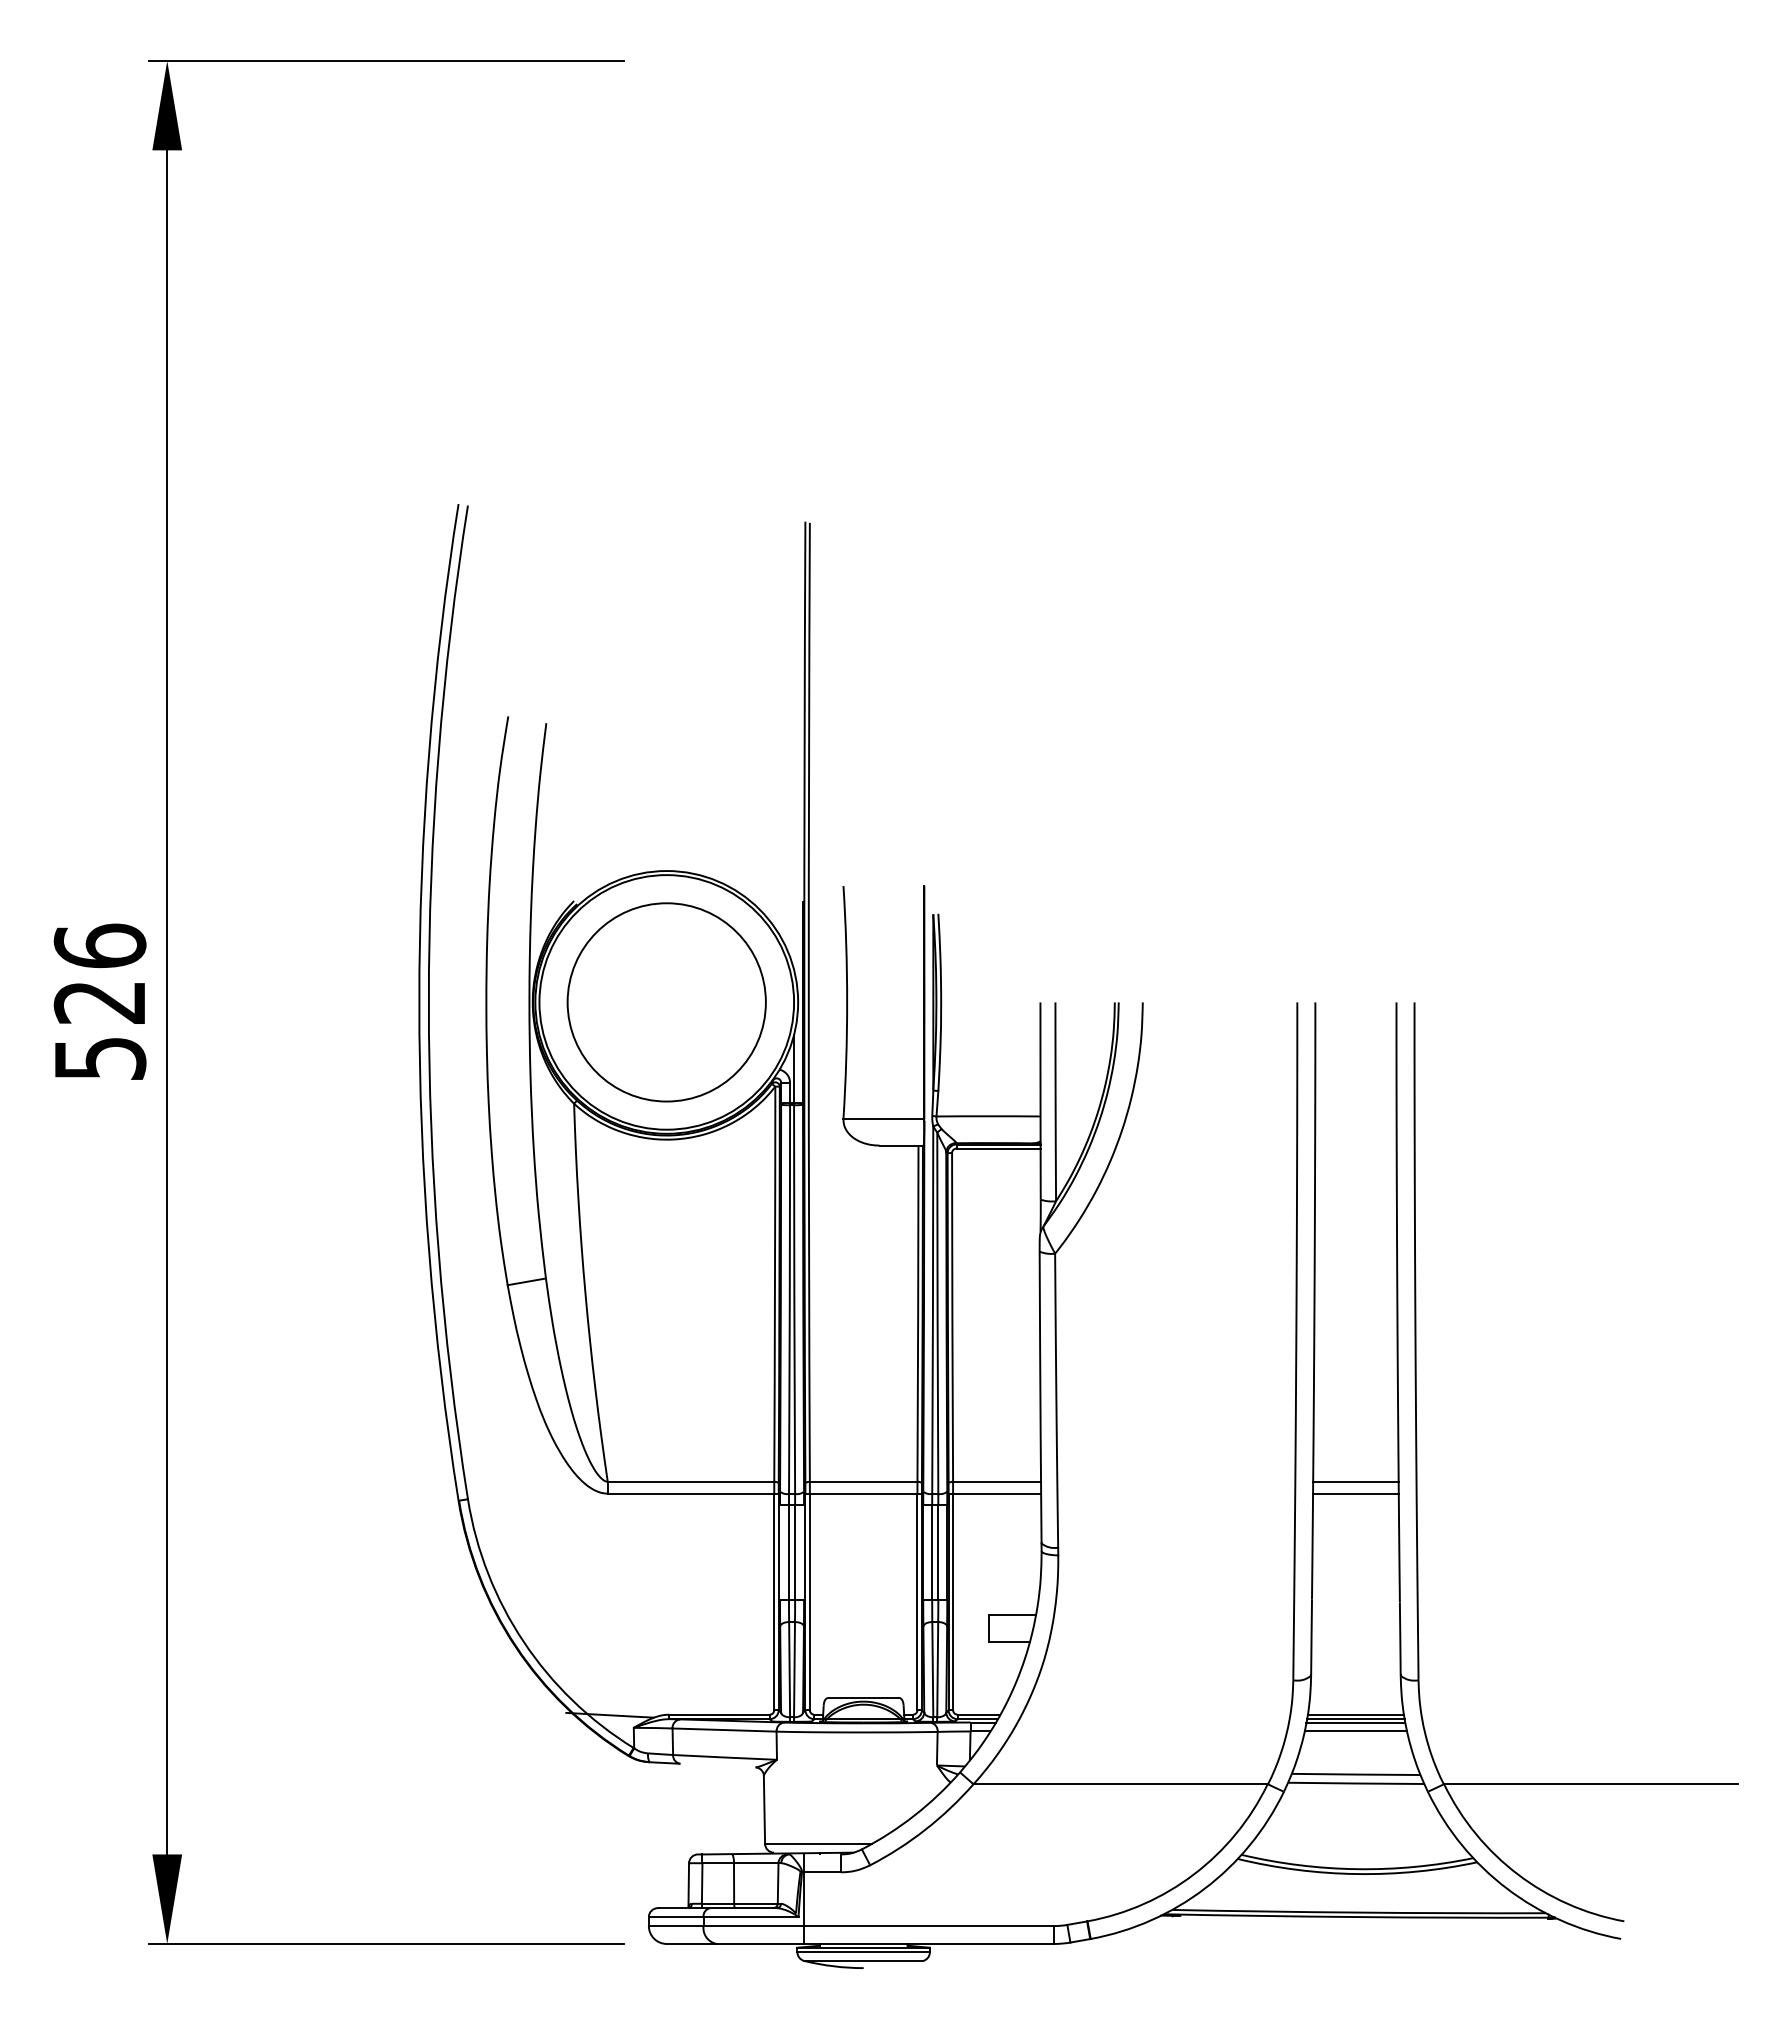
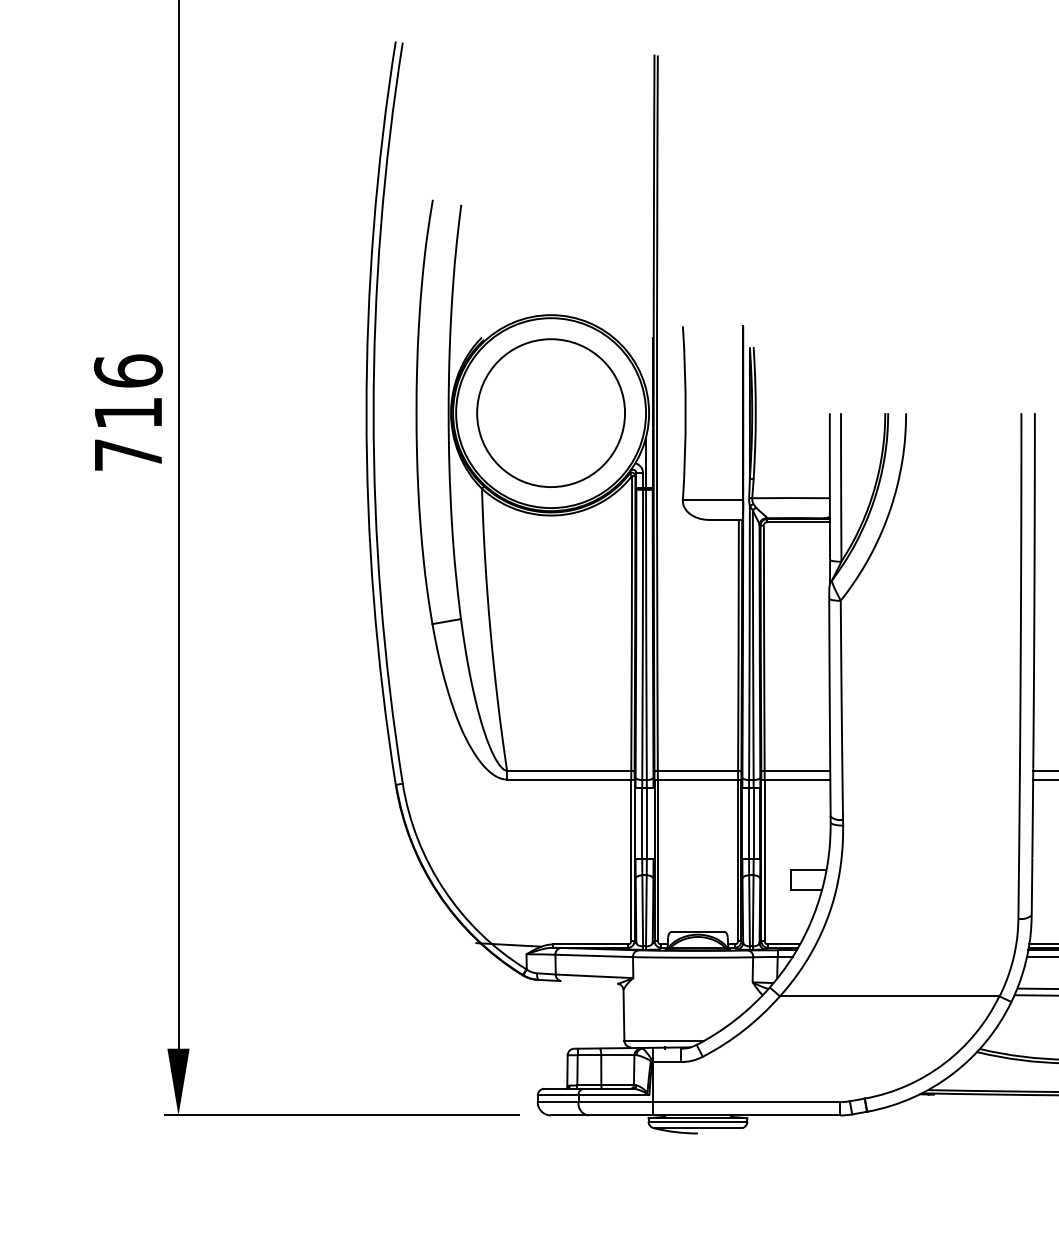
text: (99, 1030) -> (127, 434), 526 -> 716

